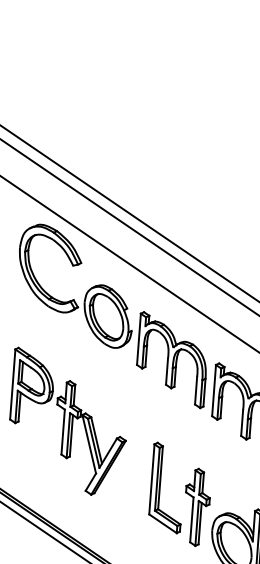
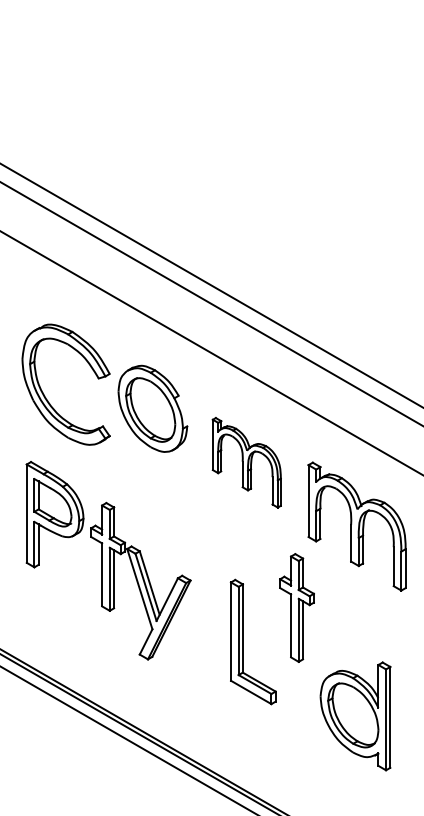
part: (35, 276) -> (46, 397), moved
part: (171, 359) -> (246, 462), size x0.7
part: (196, 507) -> (296, 607), moved

